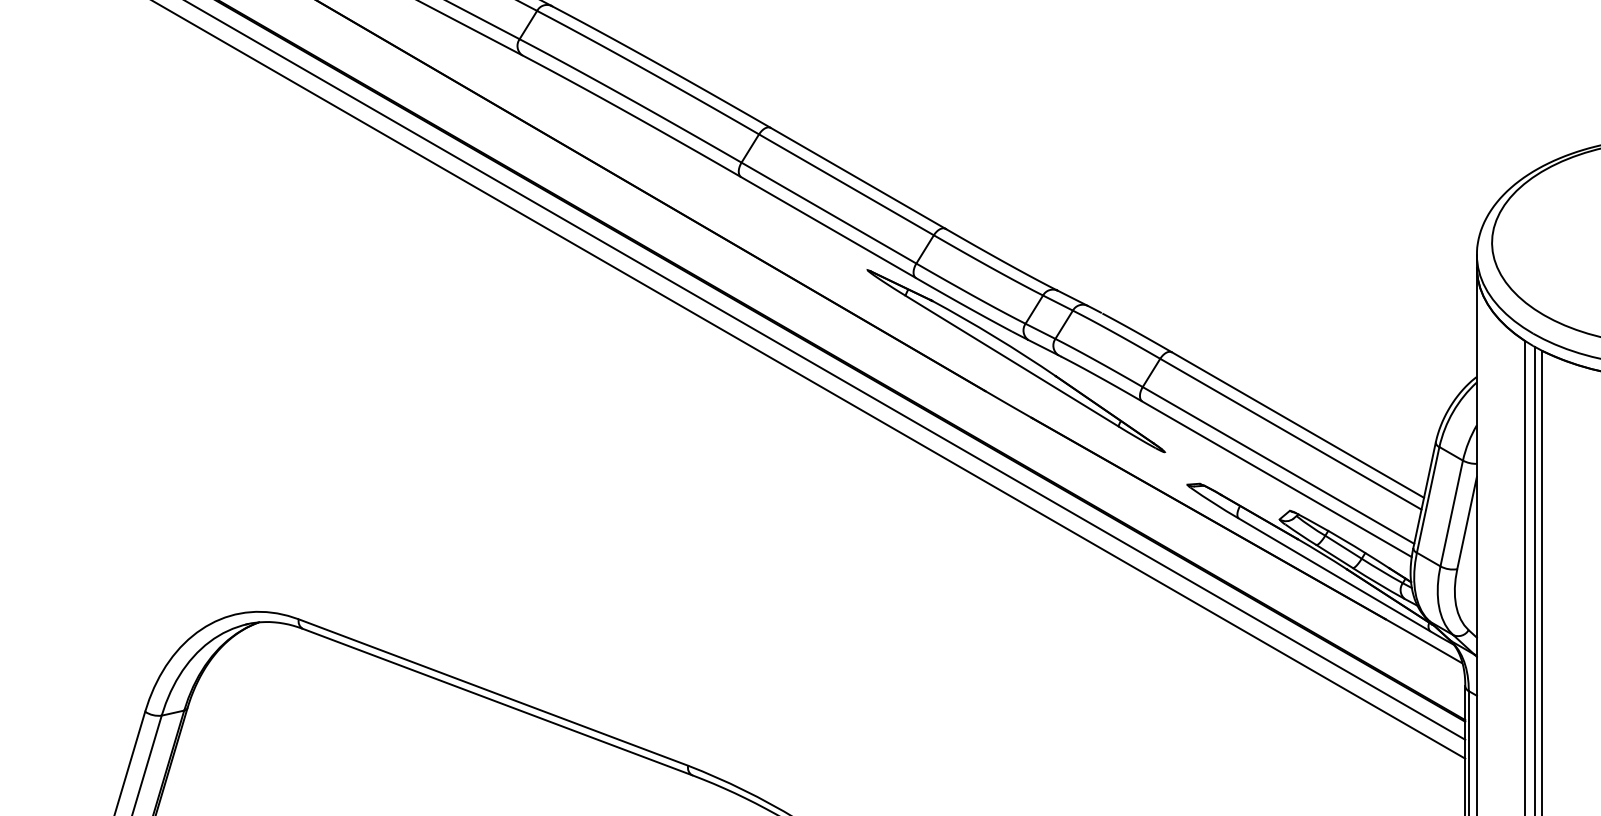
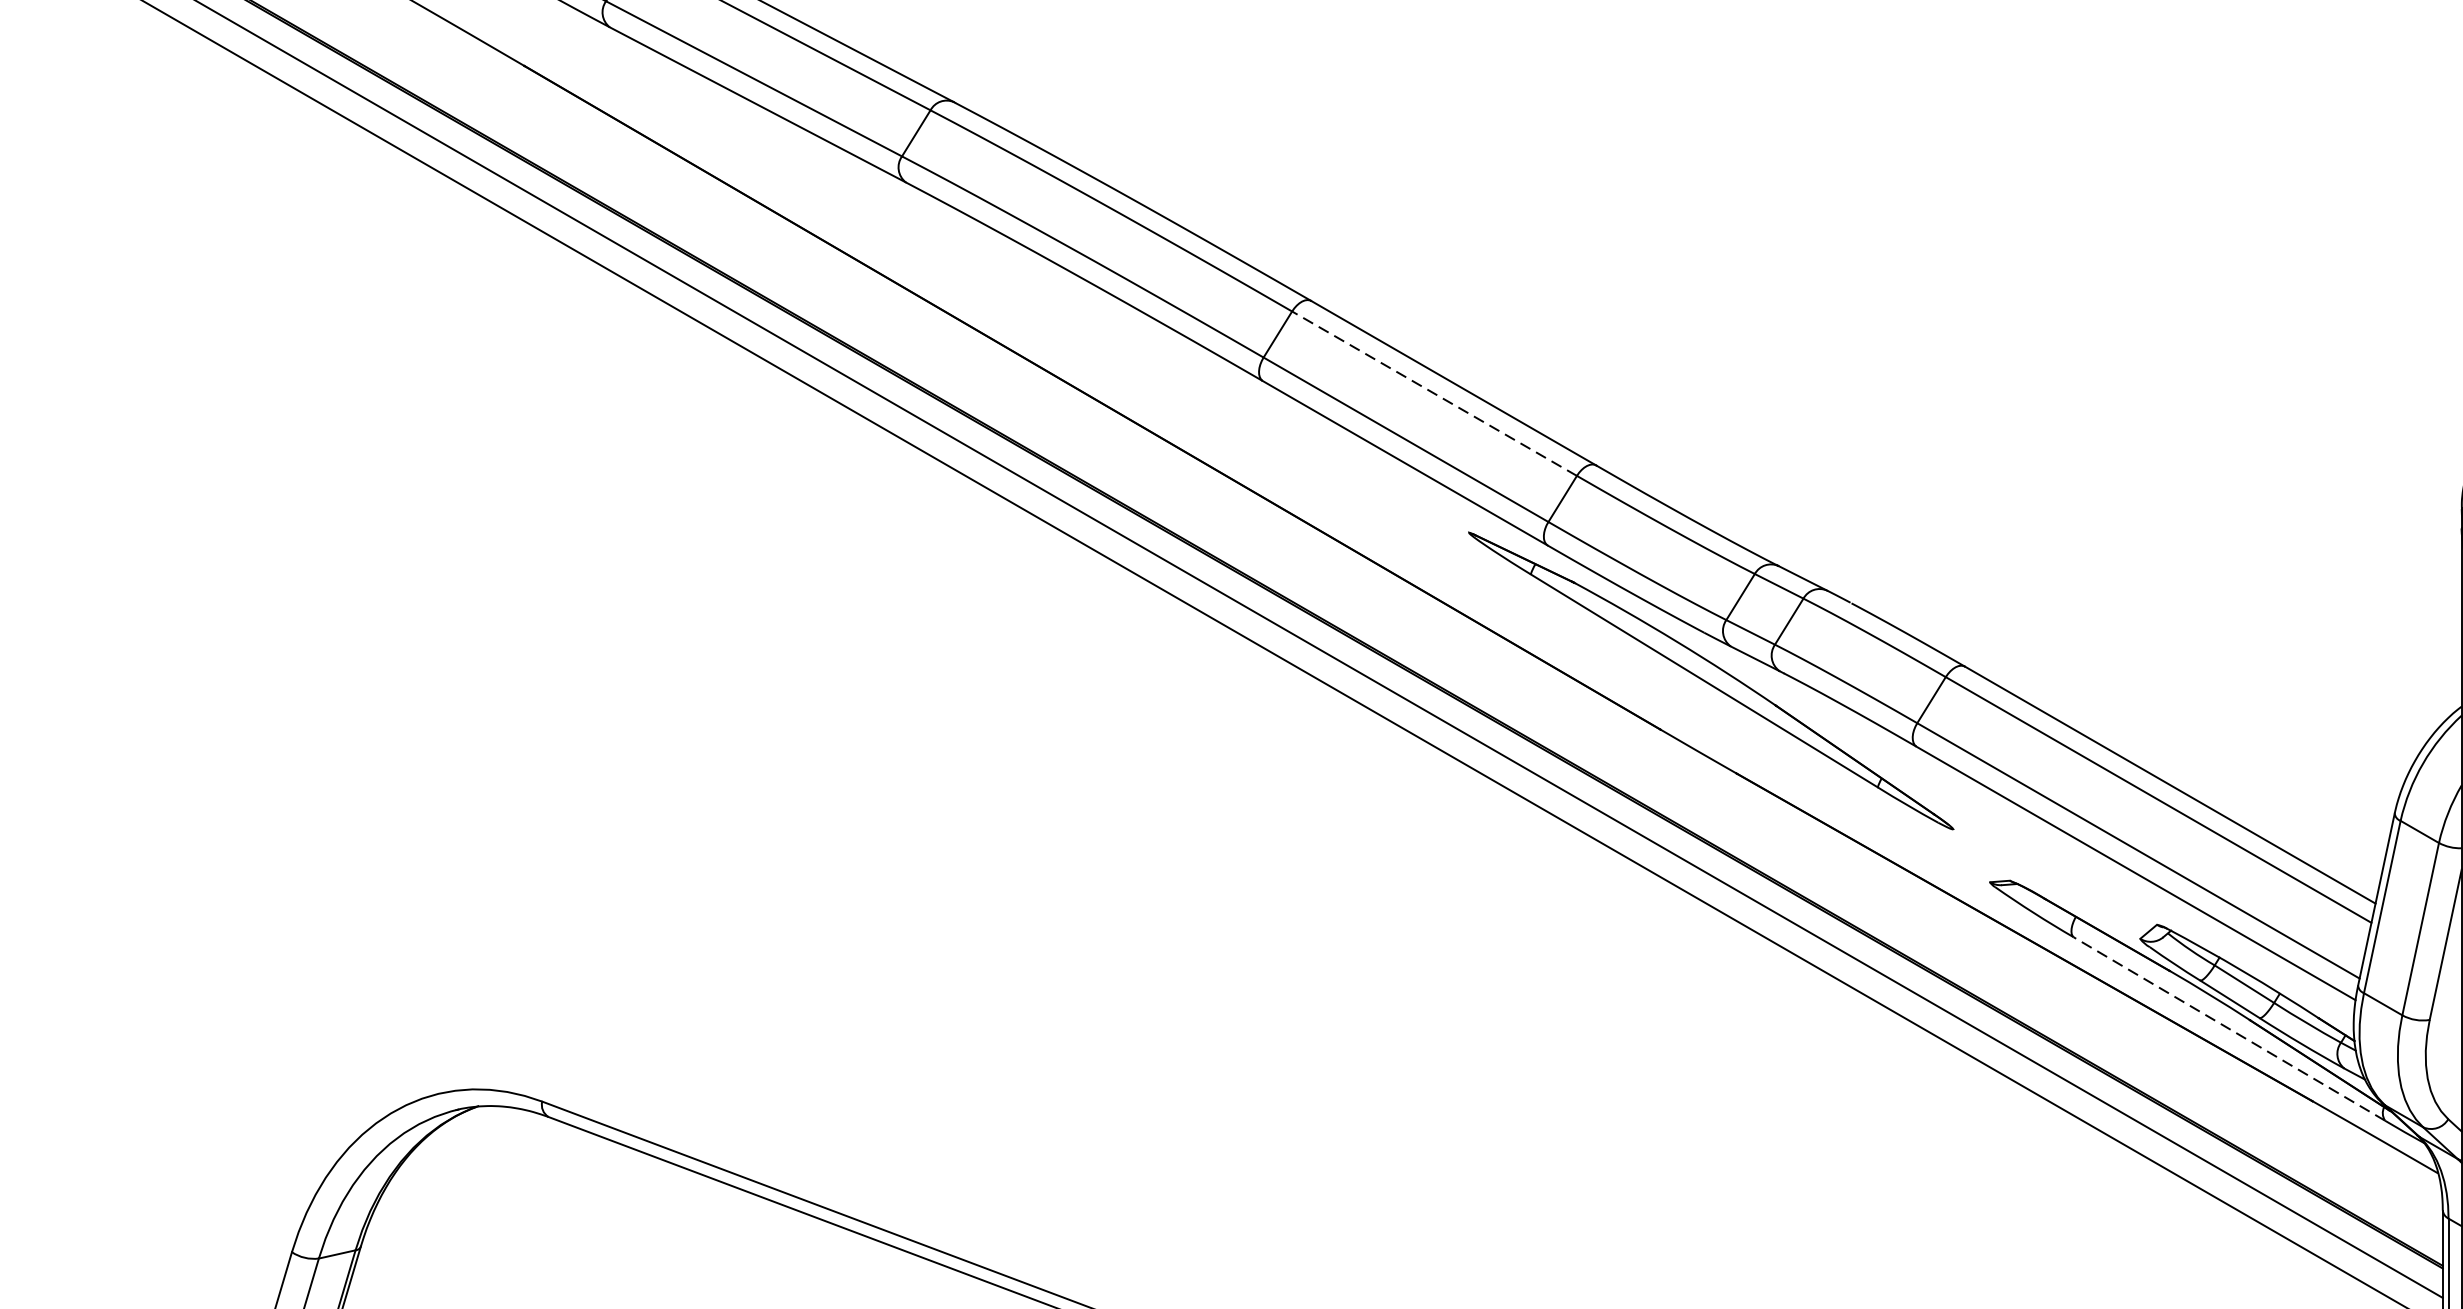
line: (846, 184) -> (1434, 393), solid -> dashed
line: (1334, 574) -> (2229, 1028), solid -> dashed

